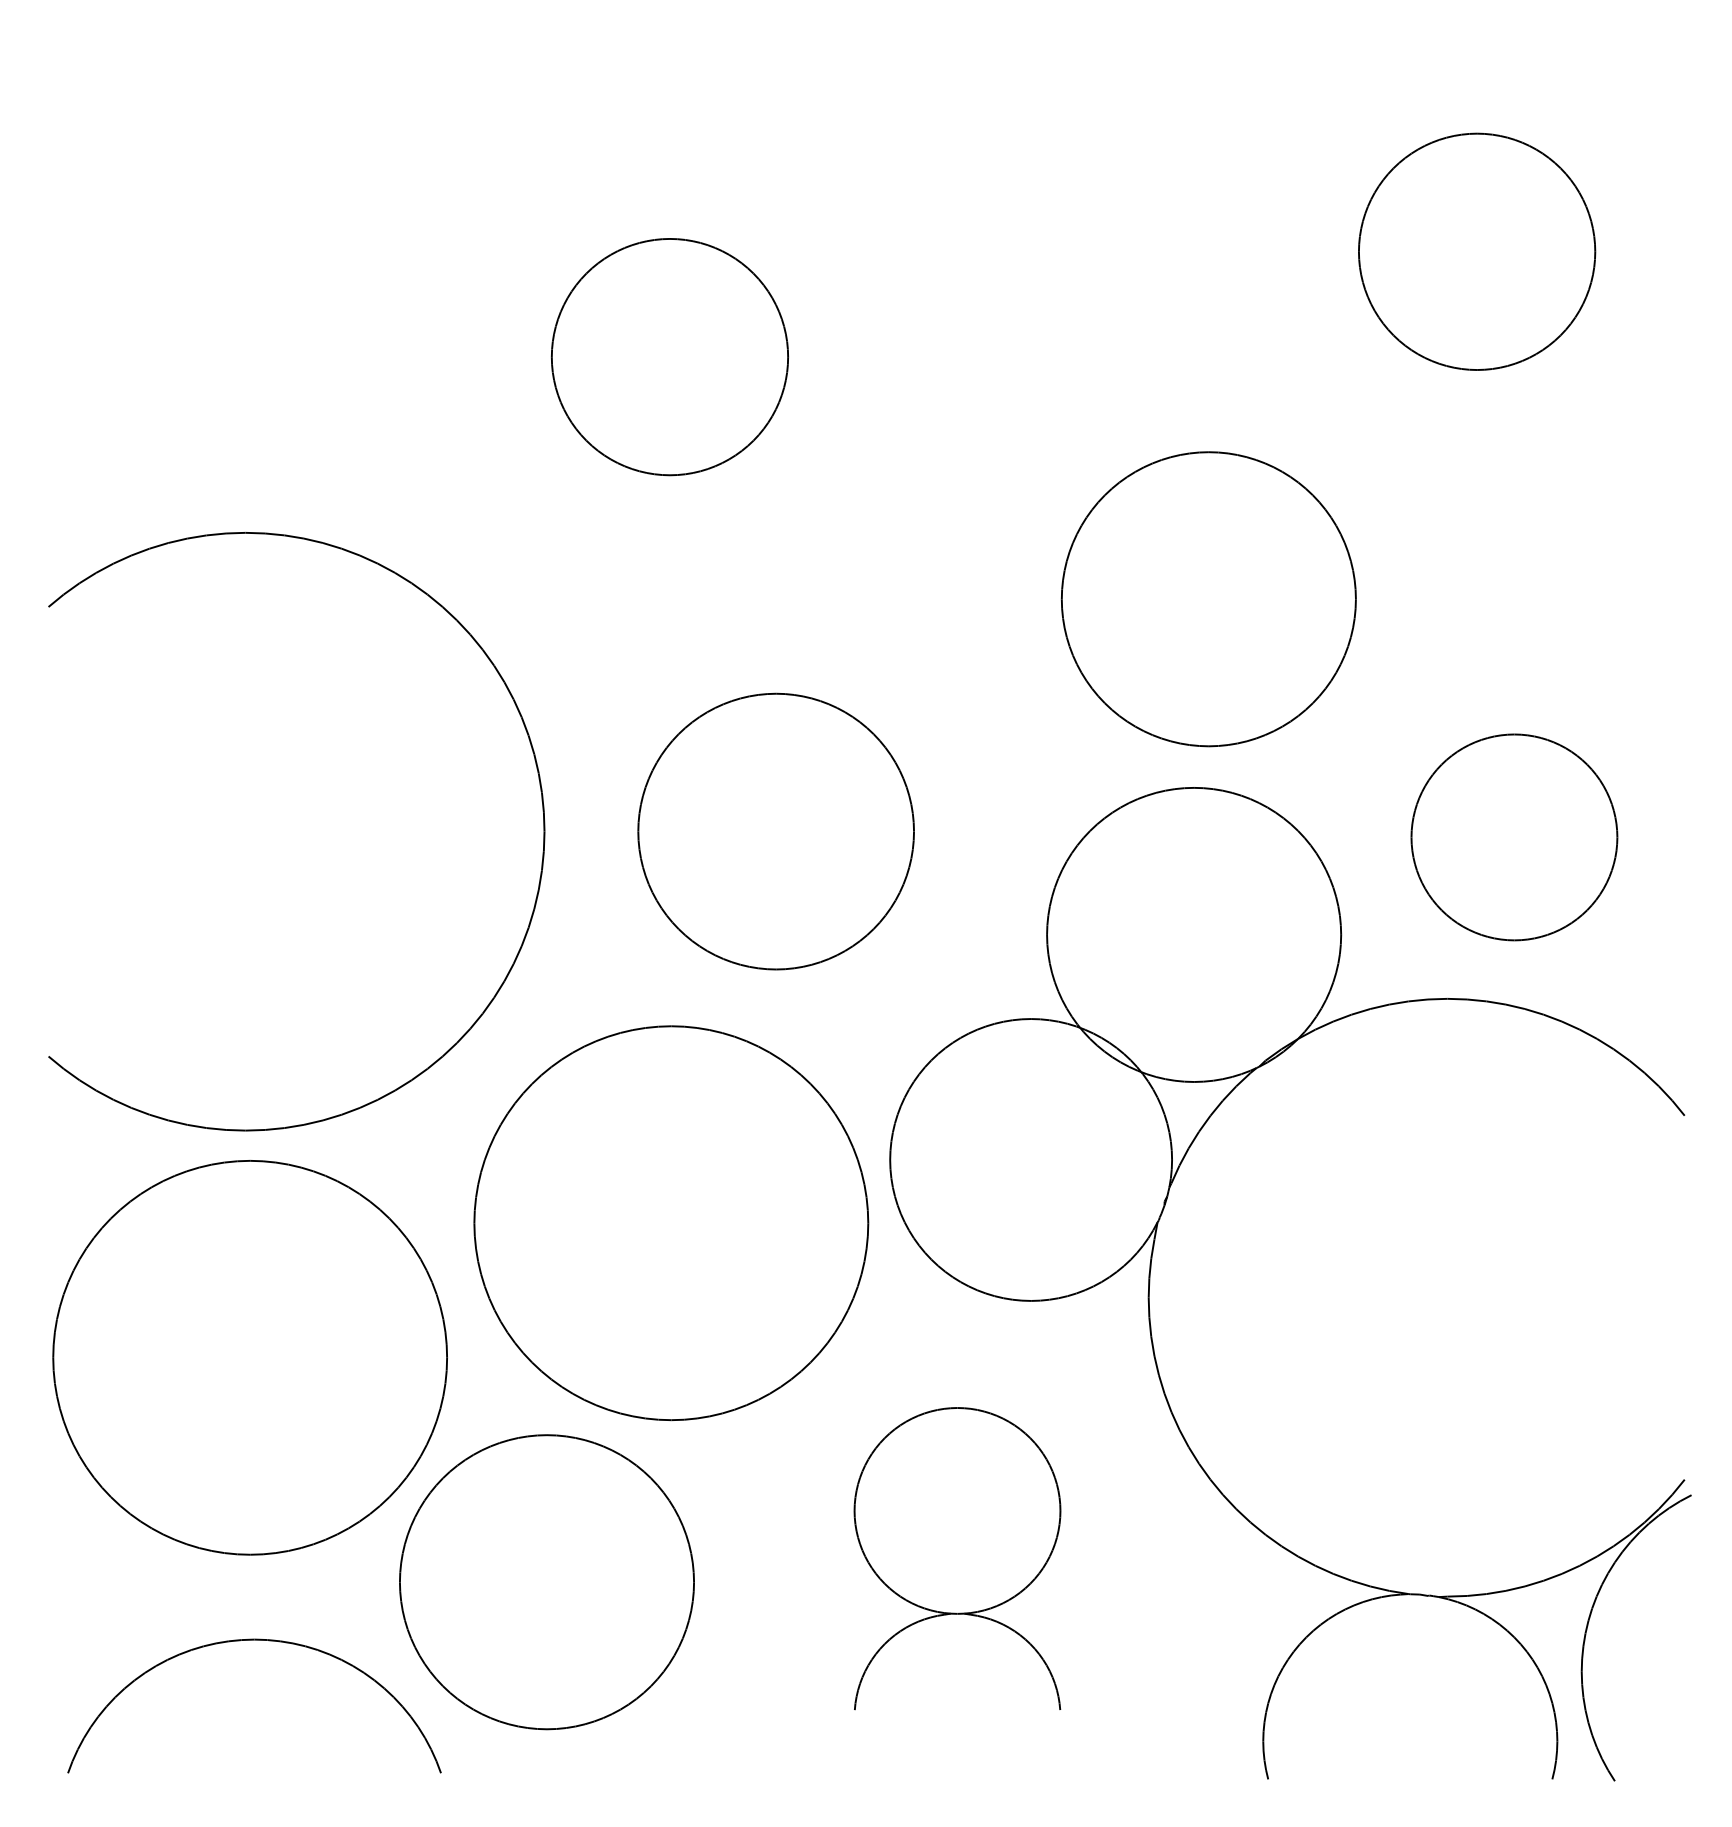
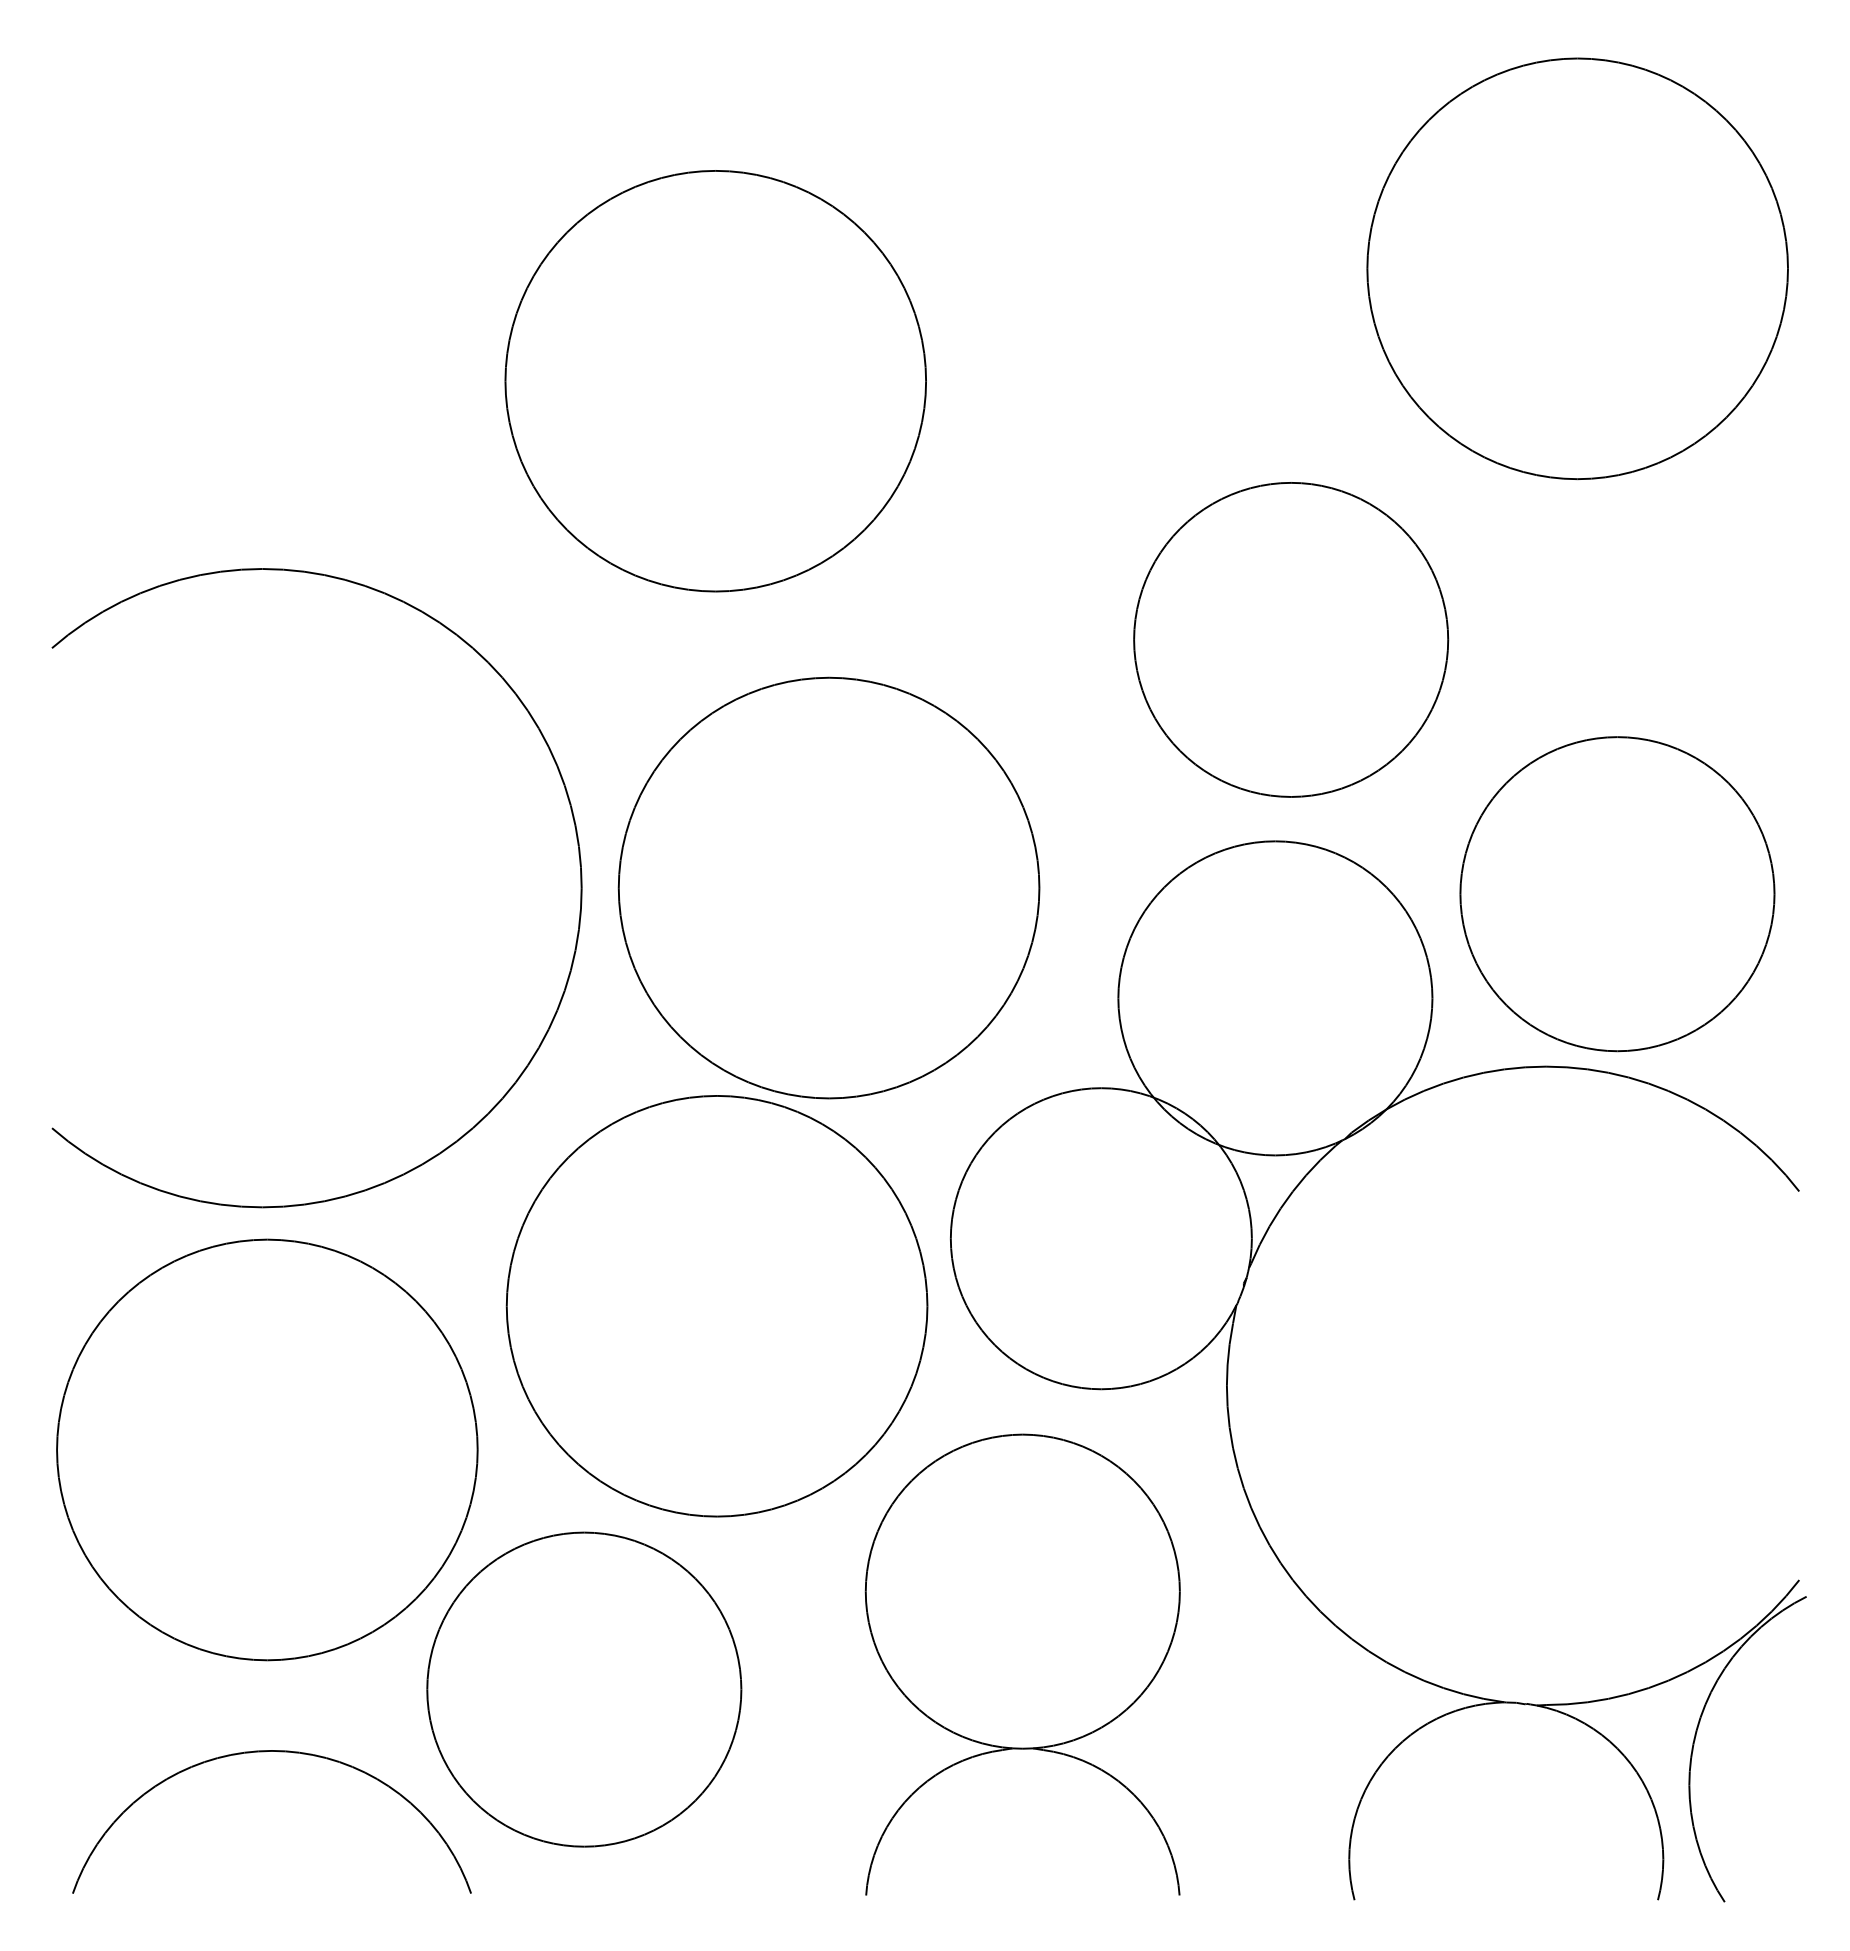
part: (1477, 251) -> (1577, 268), size x1.67
part: (669, 357) -> (715, 381), size x1.67
part: (775, 831) -> (828, 887), size x1.43
part: (1514, 837) -> (1617, 894), size x1.43
part: (957, 1558) -> (1022, 1664), size x1.43

